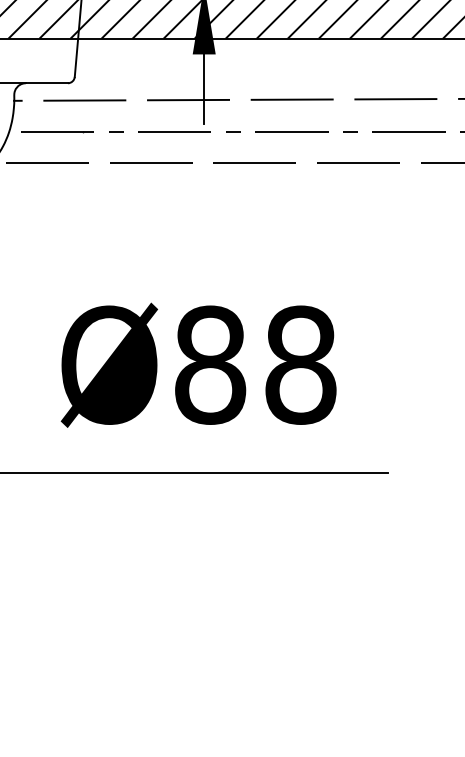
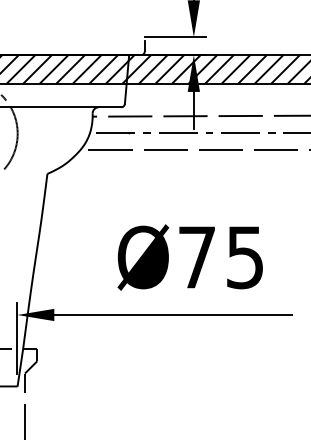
text: (256, 365) -> (221, 257), Ø88 -> Ø75

